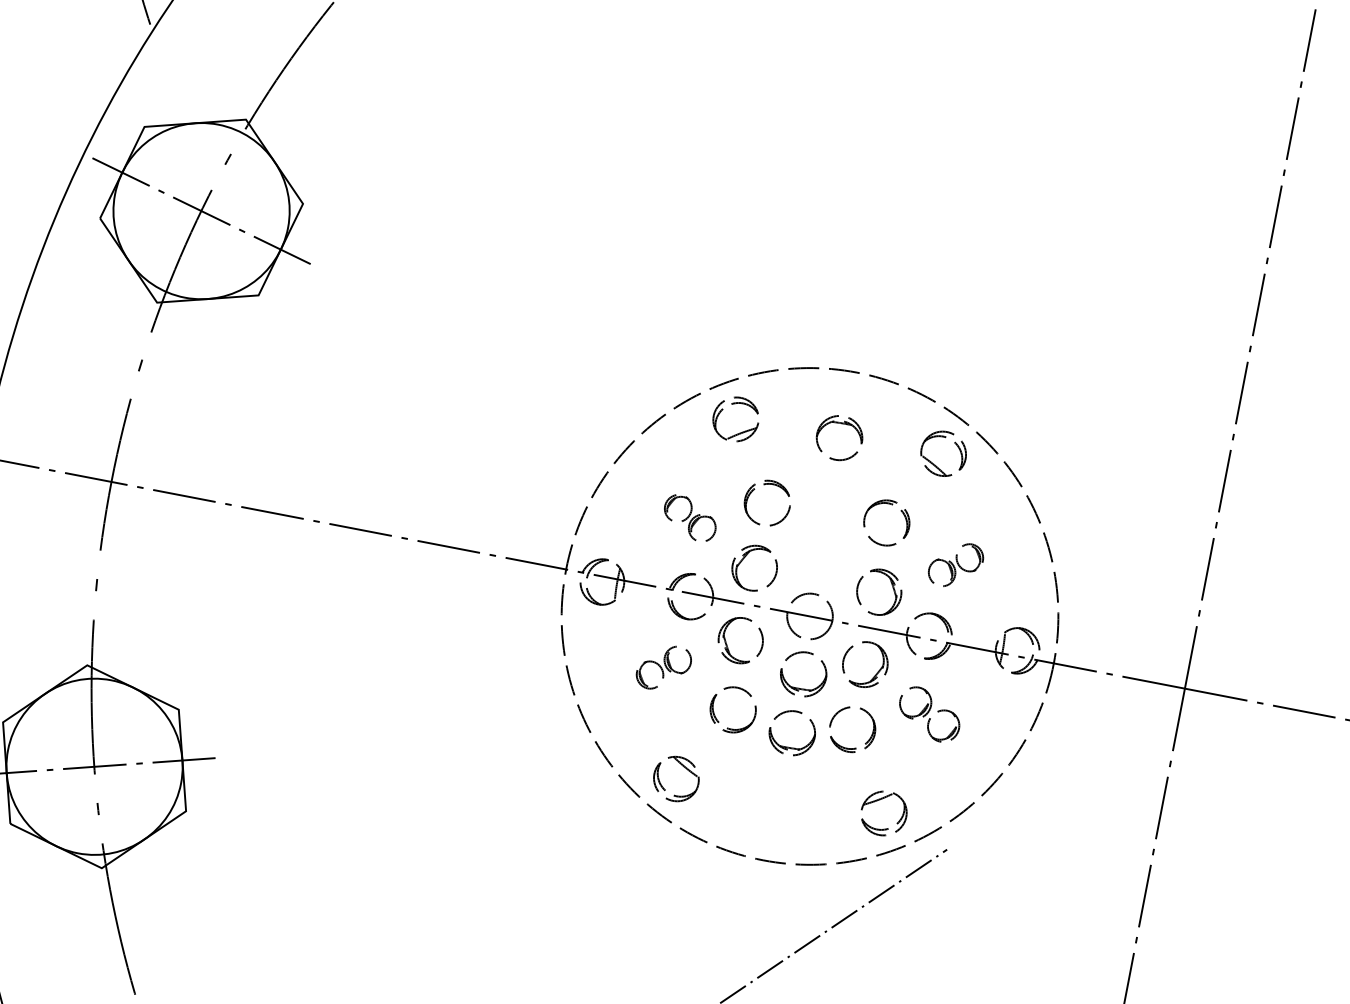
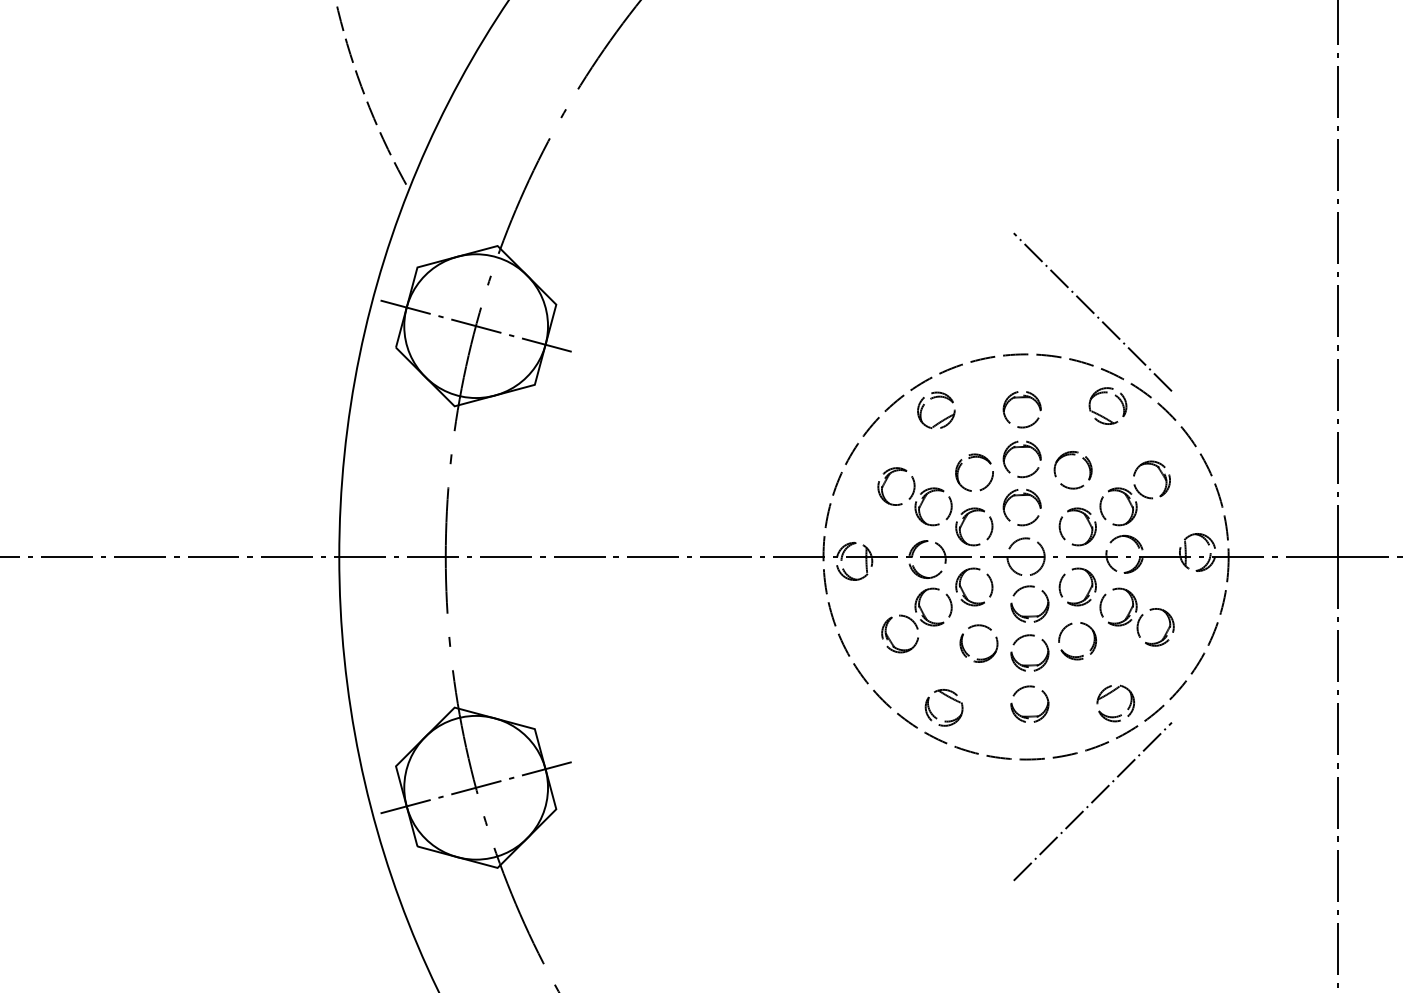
line: (946, 337) -> (1092, 312), added
part: (829, 483) -> (1021, 447), added
part: (689, 517) -> (914, 496), size x1.67
part: (816, 542) -> (1019, 496), added
part: (955, 565) -> (1134, 493), size x1.67
part: (663, 667) -> (916, 620), size x1.67
part: (929, 713) -> (1136, 616), size x1.43
part: (777, 808) -> (1029, 715), added

